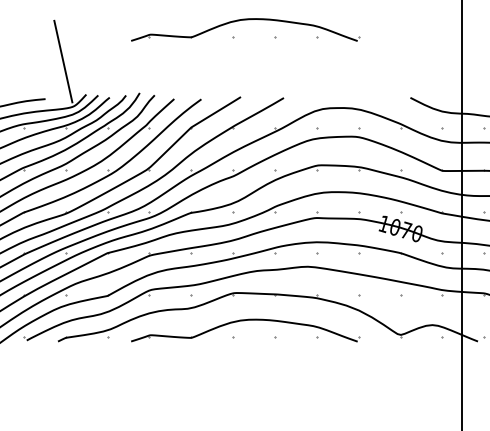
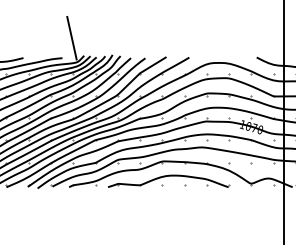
part: (246, 28) -> (169, 20), removed

